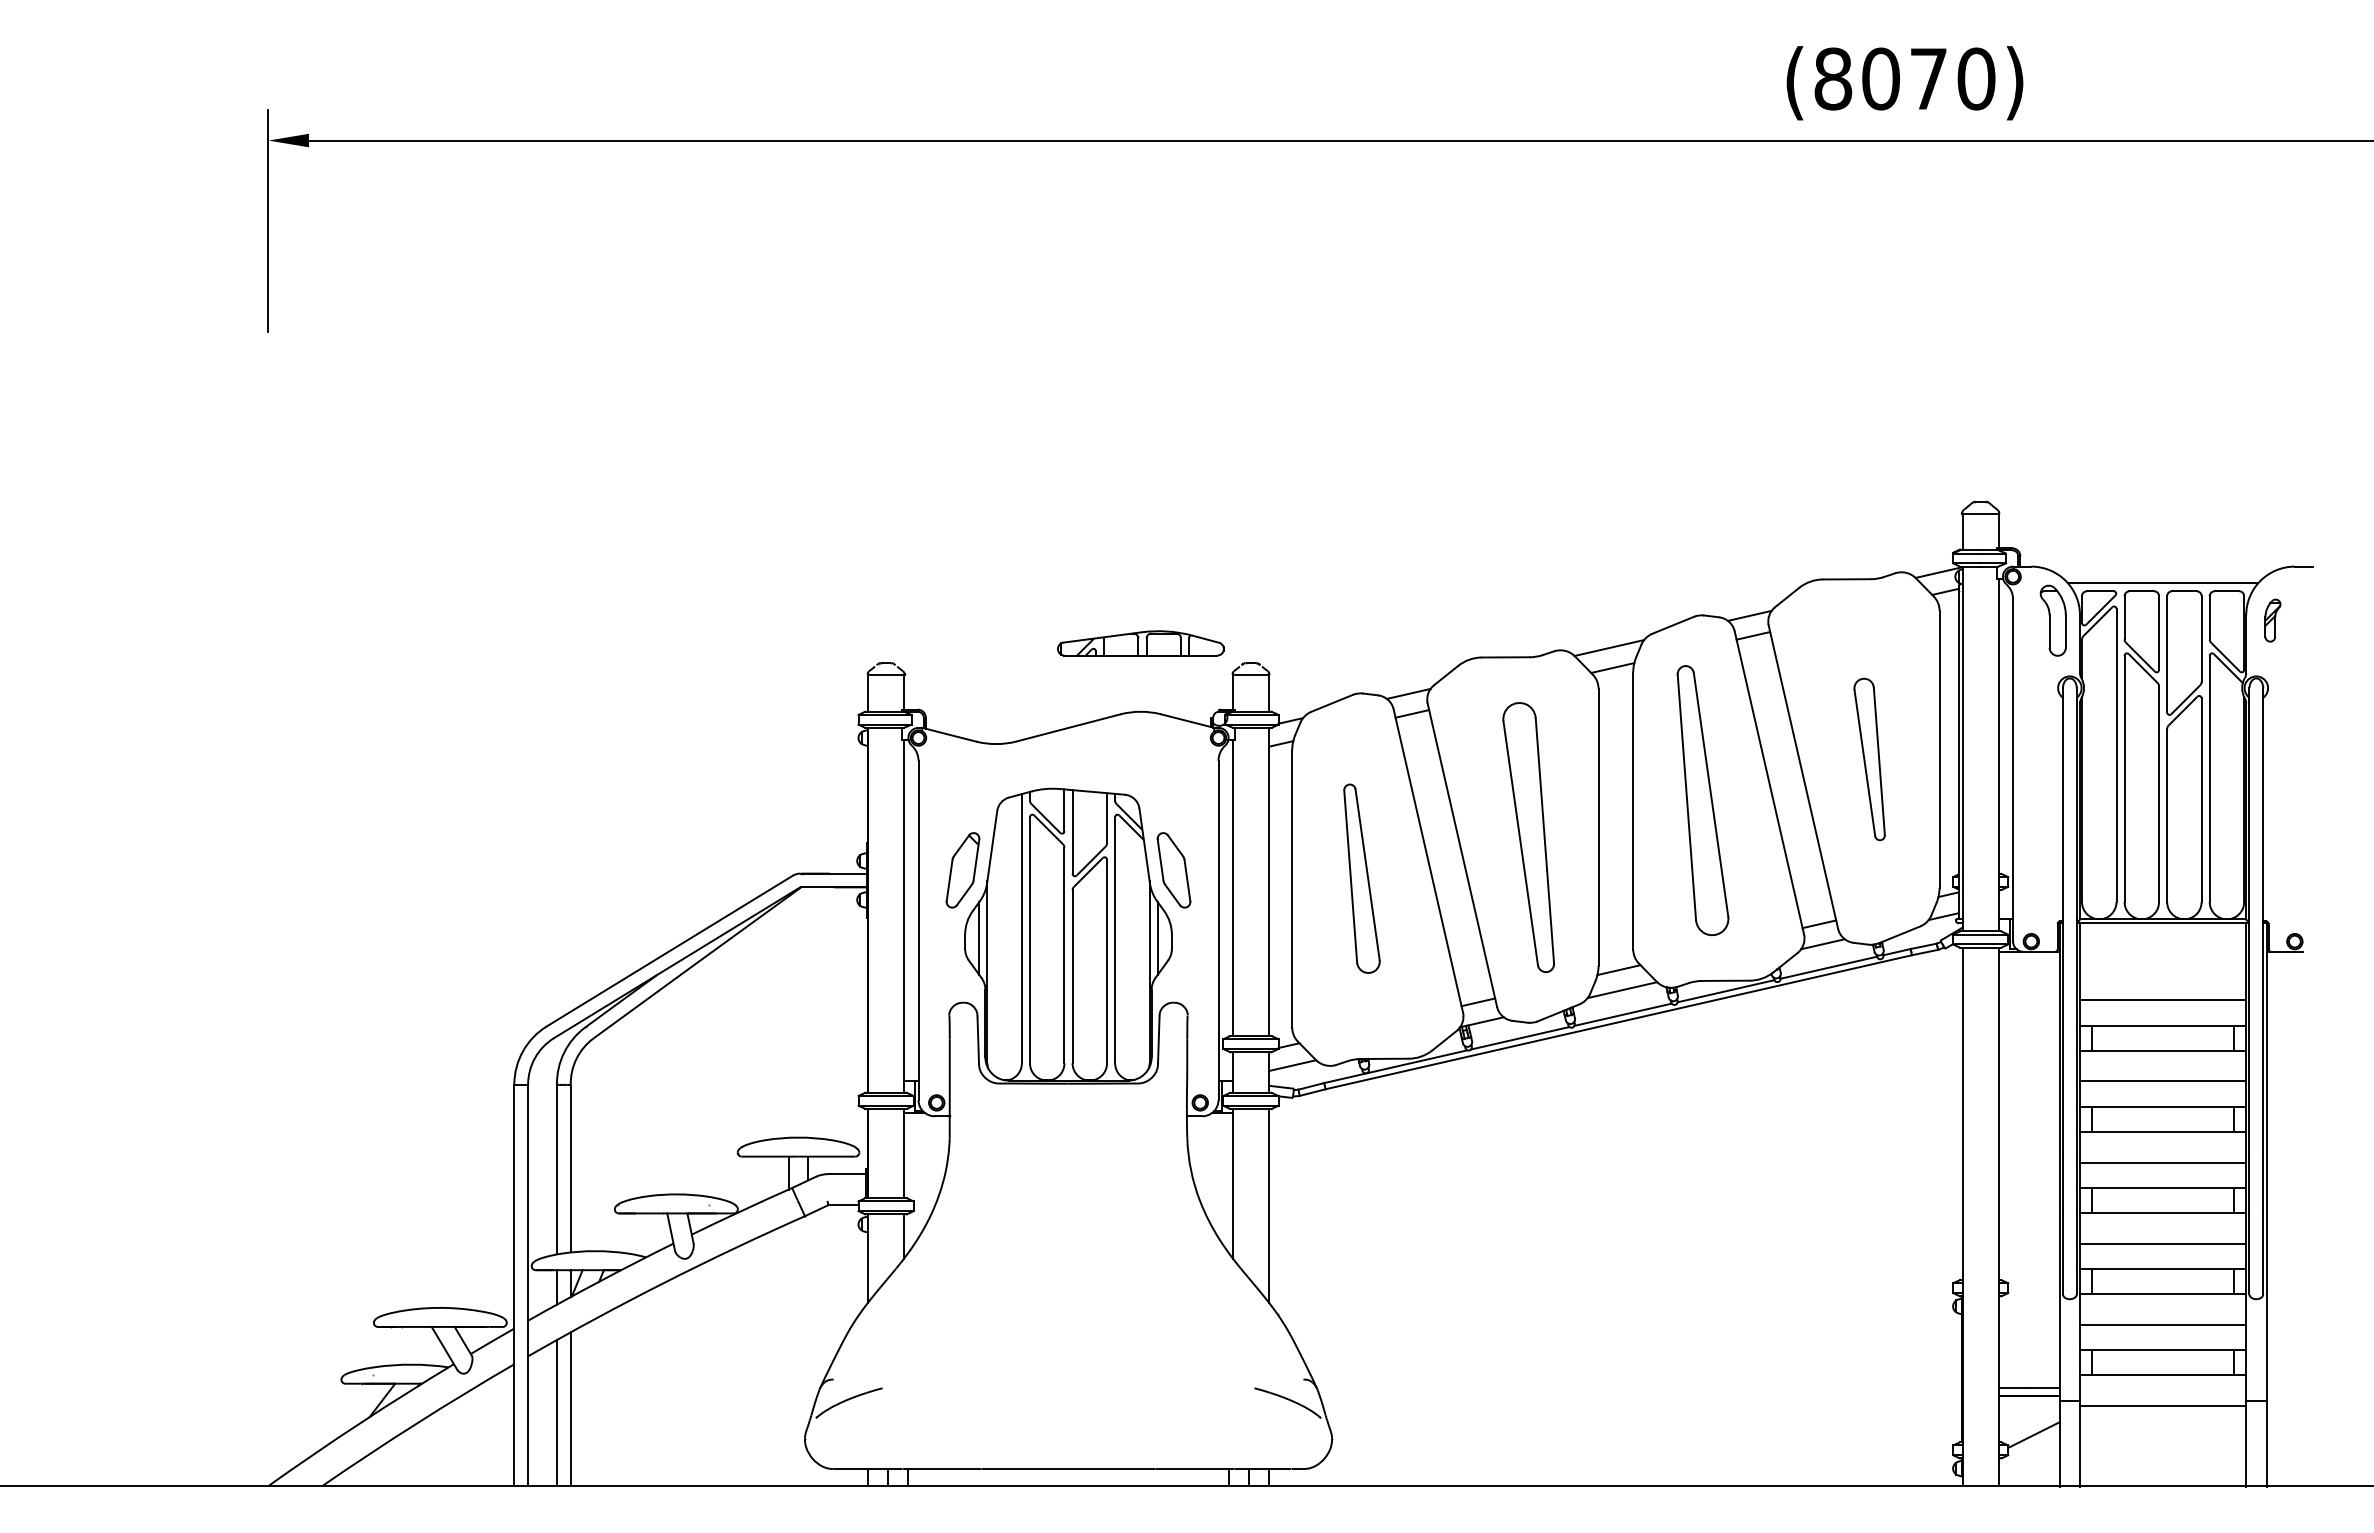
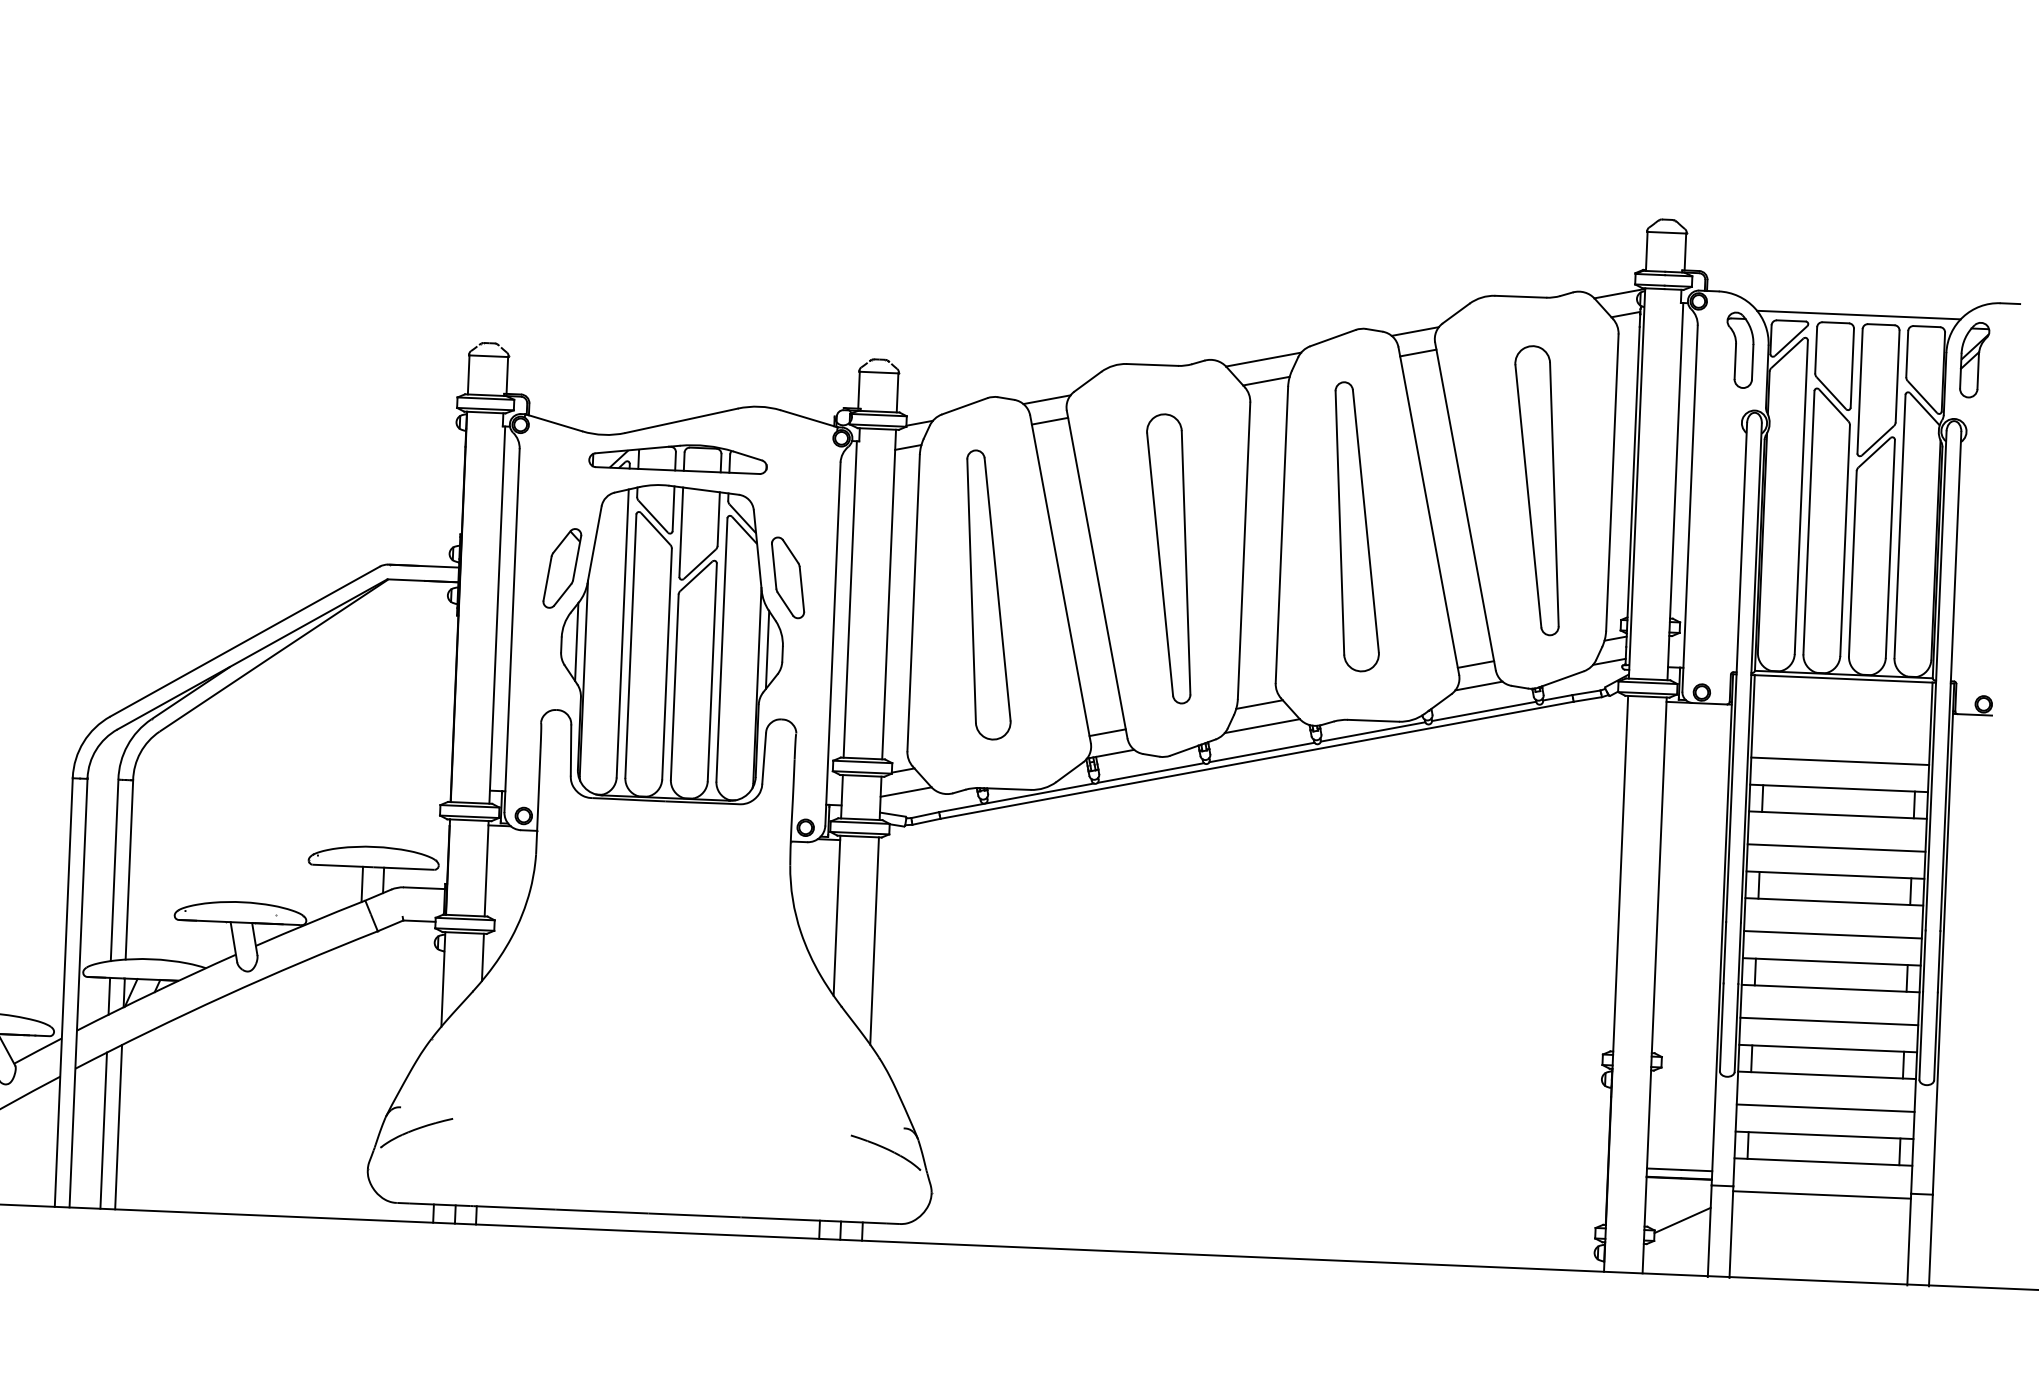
part: (2272, 620) -> (1974, 359), size x1.67
part: (1140, 643) -> (677, 457), moved
part: (1869, 759) -> (1536, 490), size x1.67
part: (1361, 878) -> (988, 595), size x1.43

